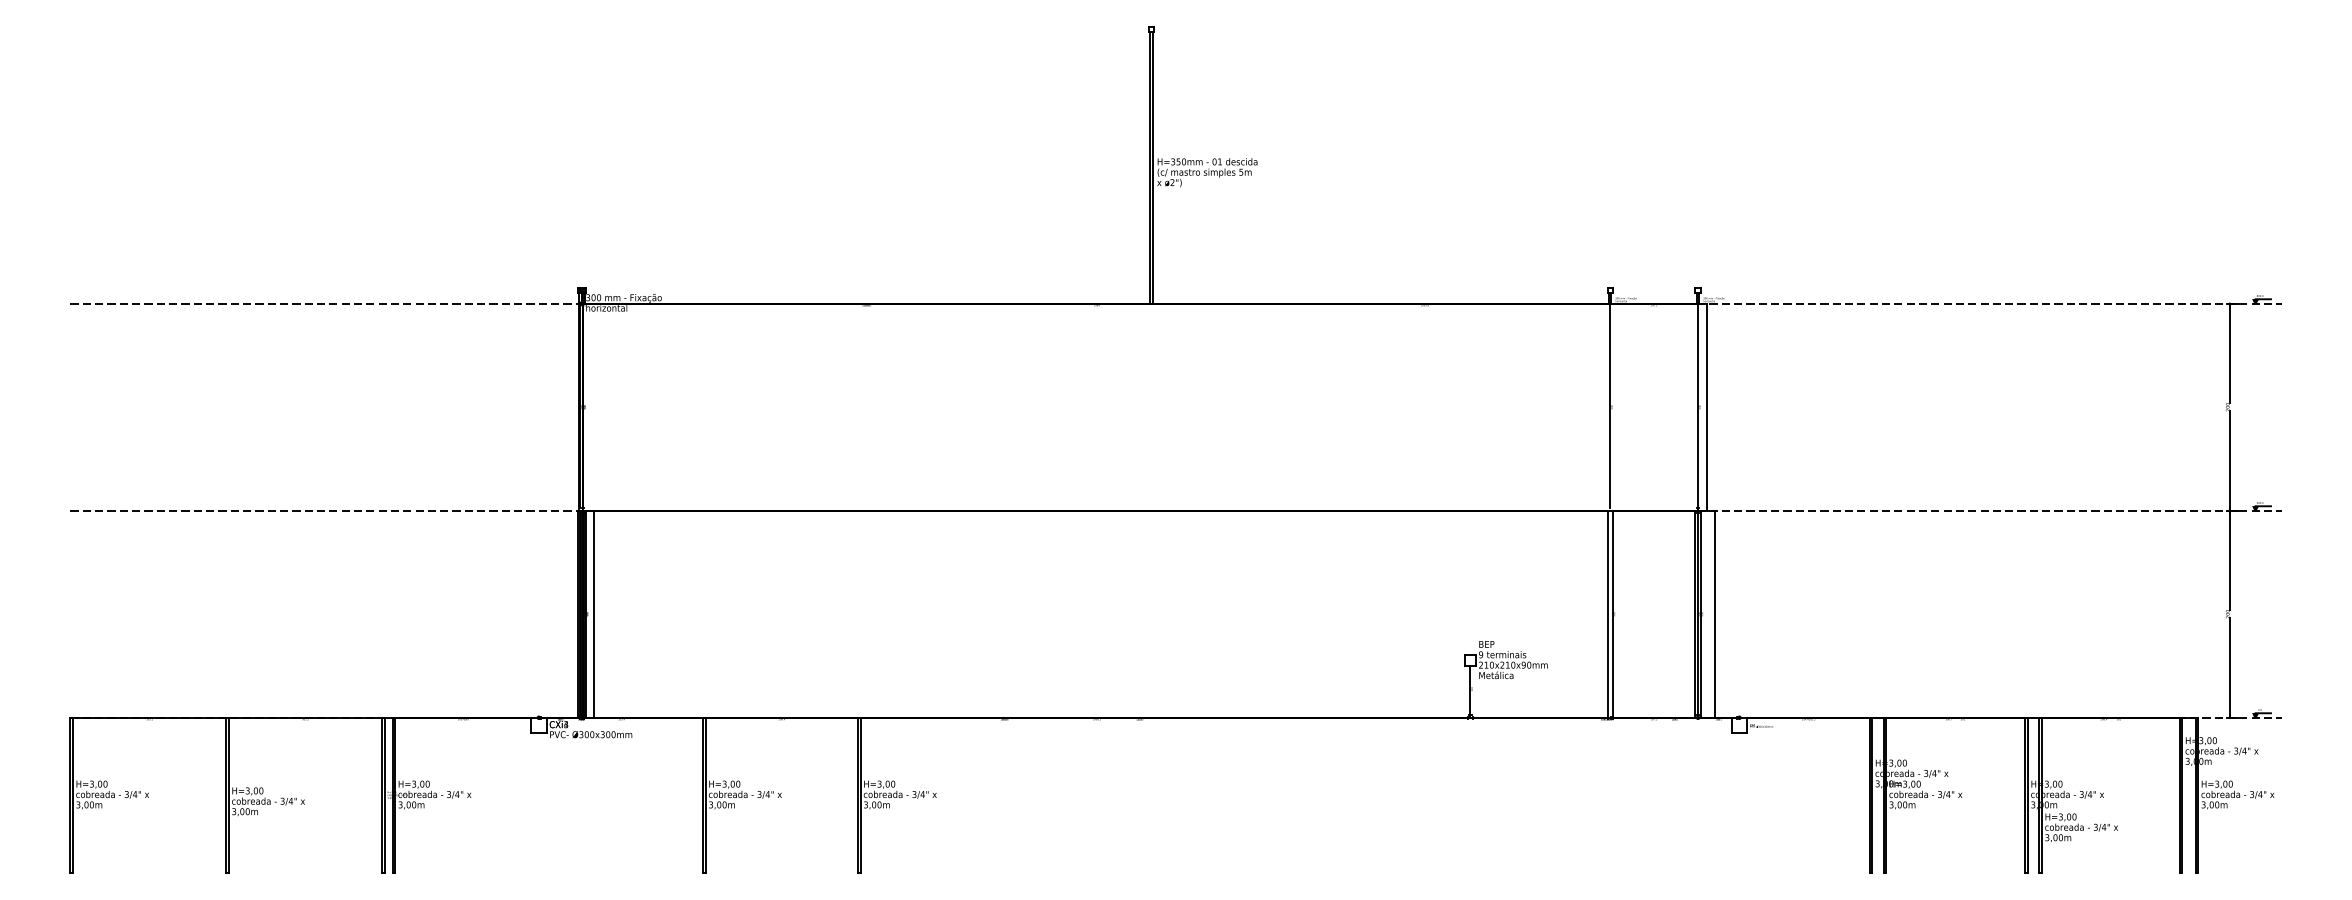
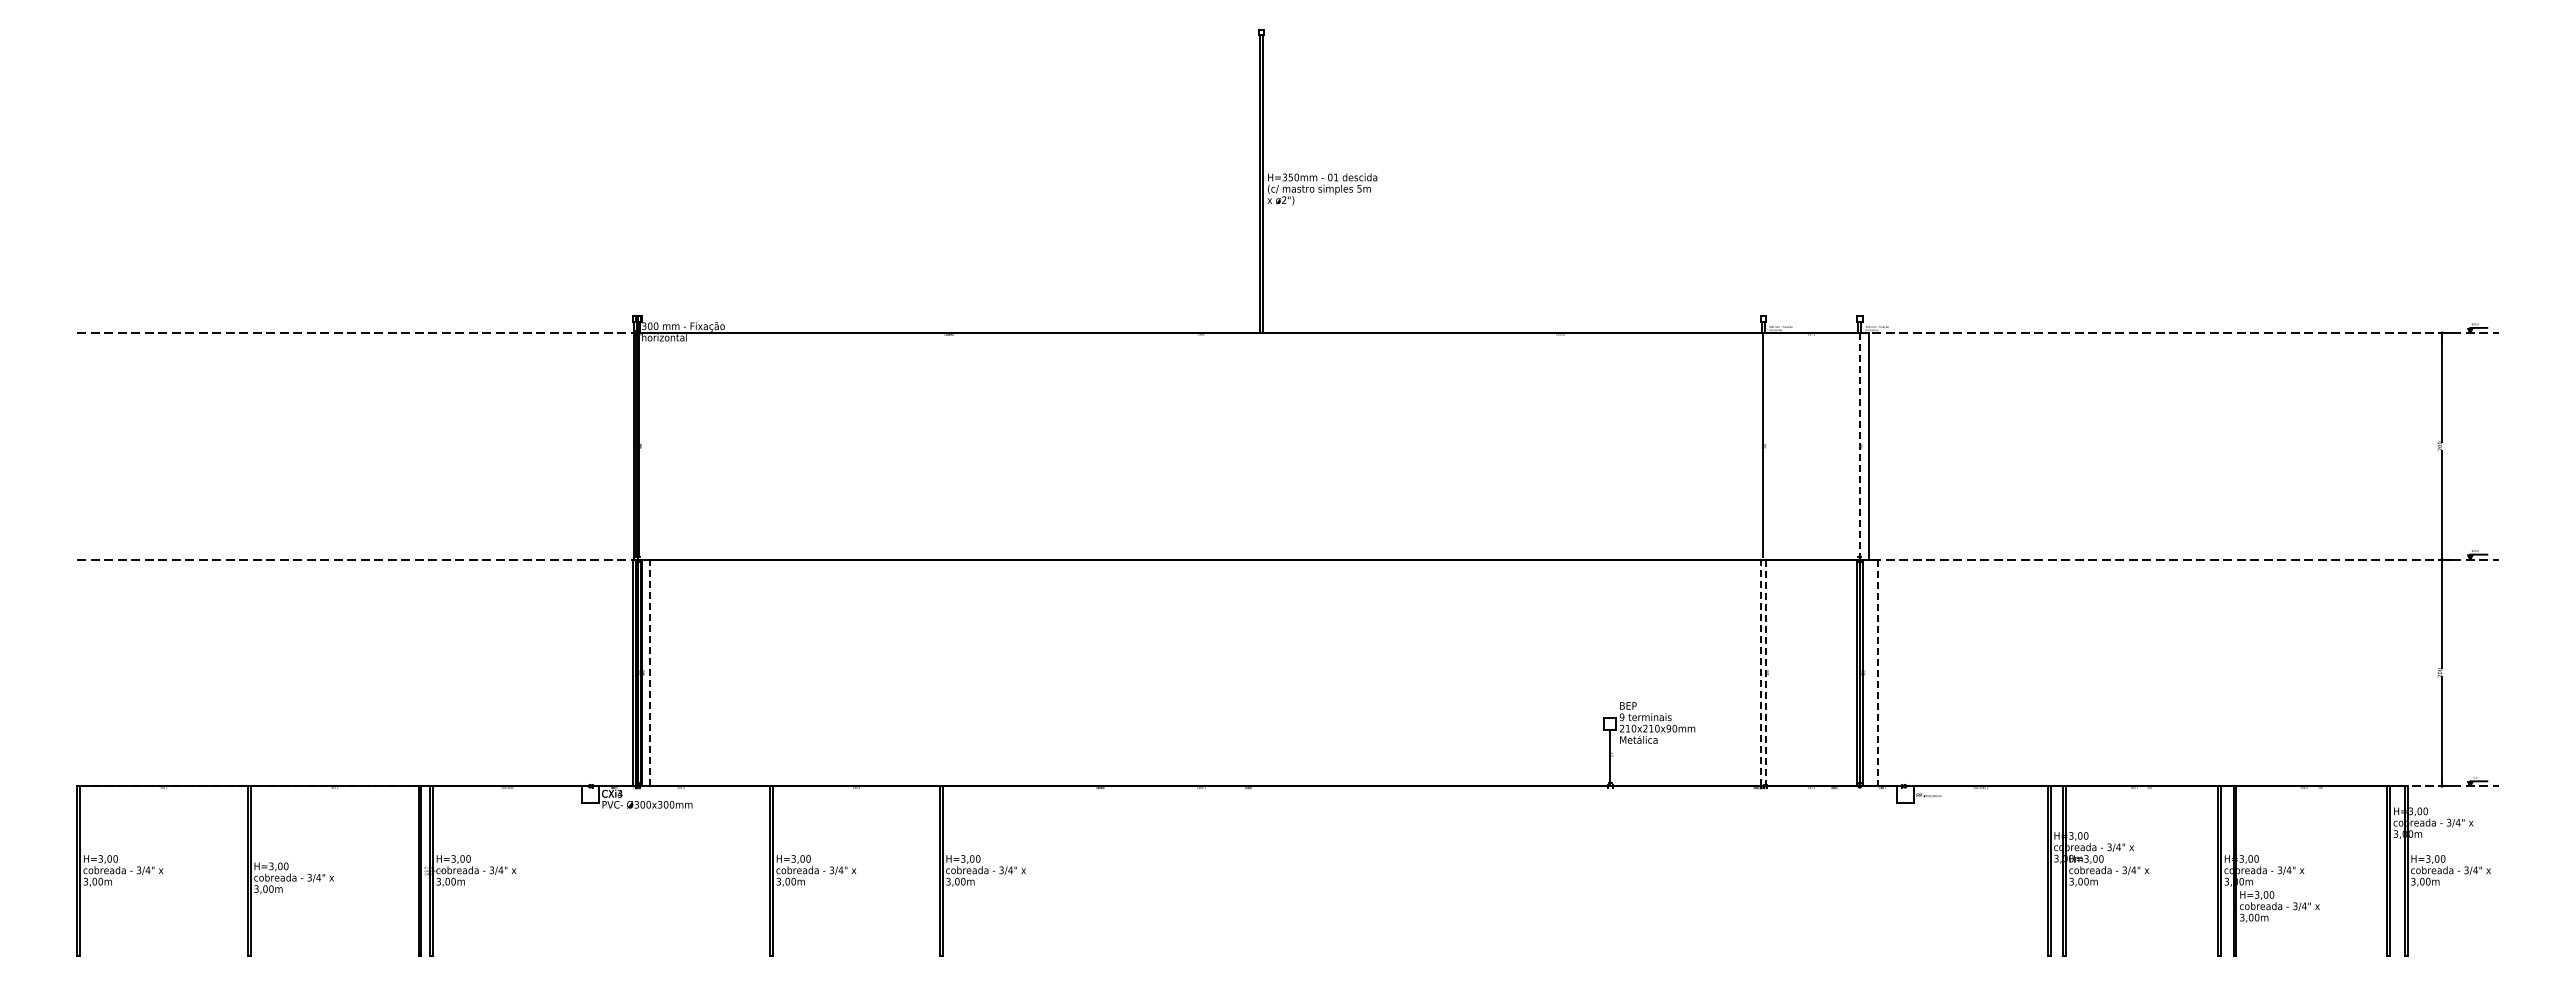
line: (1697, 405) -> (1859, 444), solid -> dashed
line: (593, 613) -> (650, 672), solid -> dashed
line: (1607, 613) -> (1760, 672), solid -> dashed
line: (1612, 614) -> (1766, 673), solid -> dashed
line: (1714, 614) -> (1877, 673), solid -> dashed

